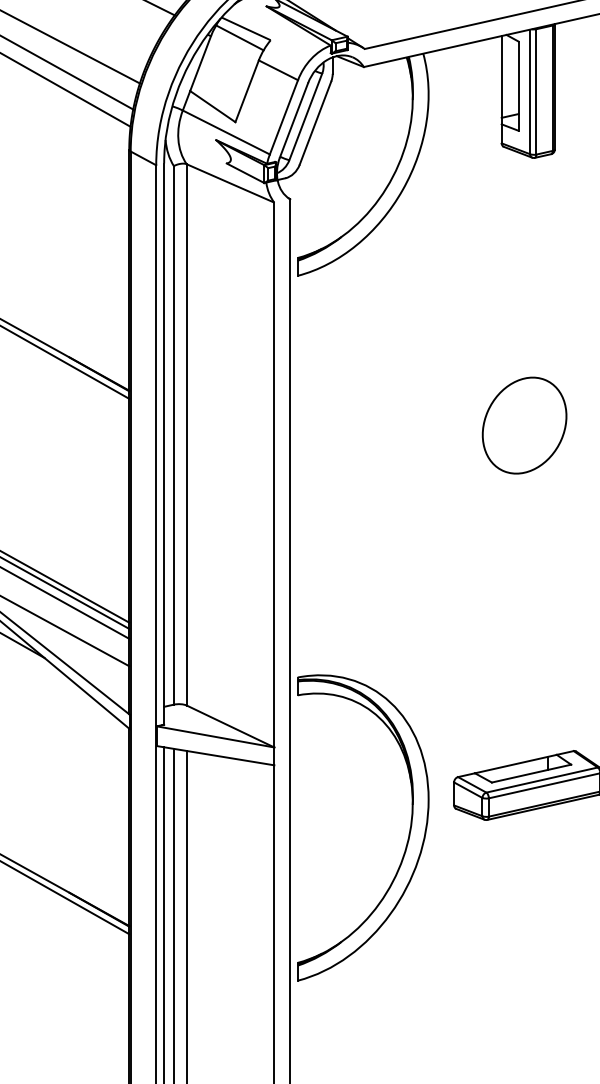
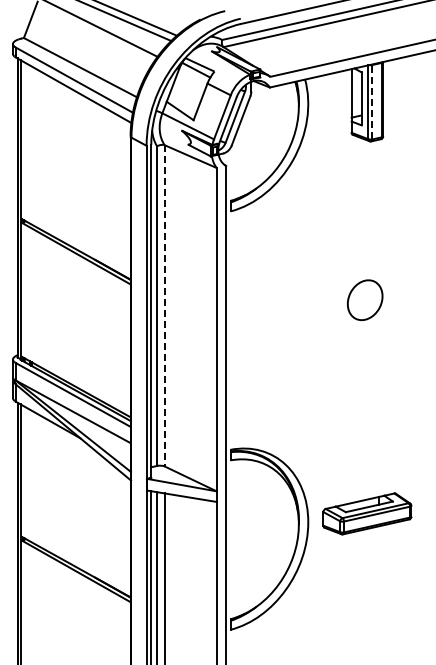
line: (536, 90) -> (372, 101), solid -> dashed
part: (523, 424) -> (364, 299), size x0.7
line: (186, 434) -> (164, 305), solid -> dashed

